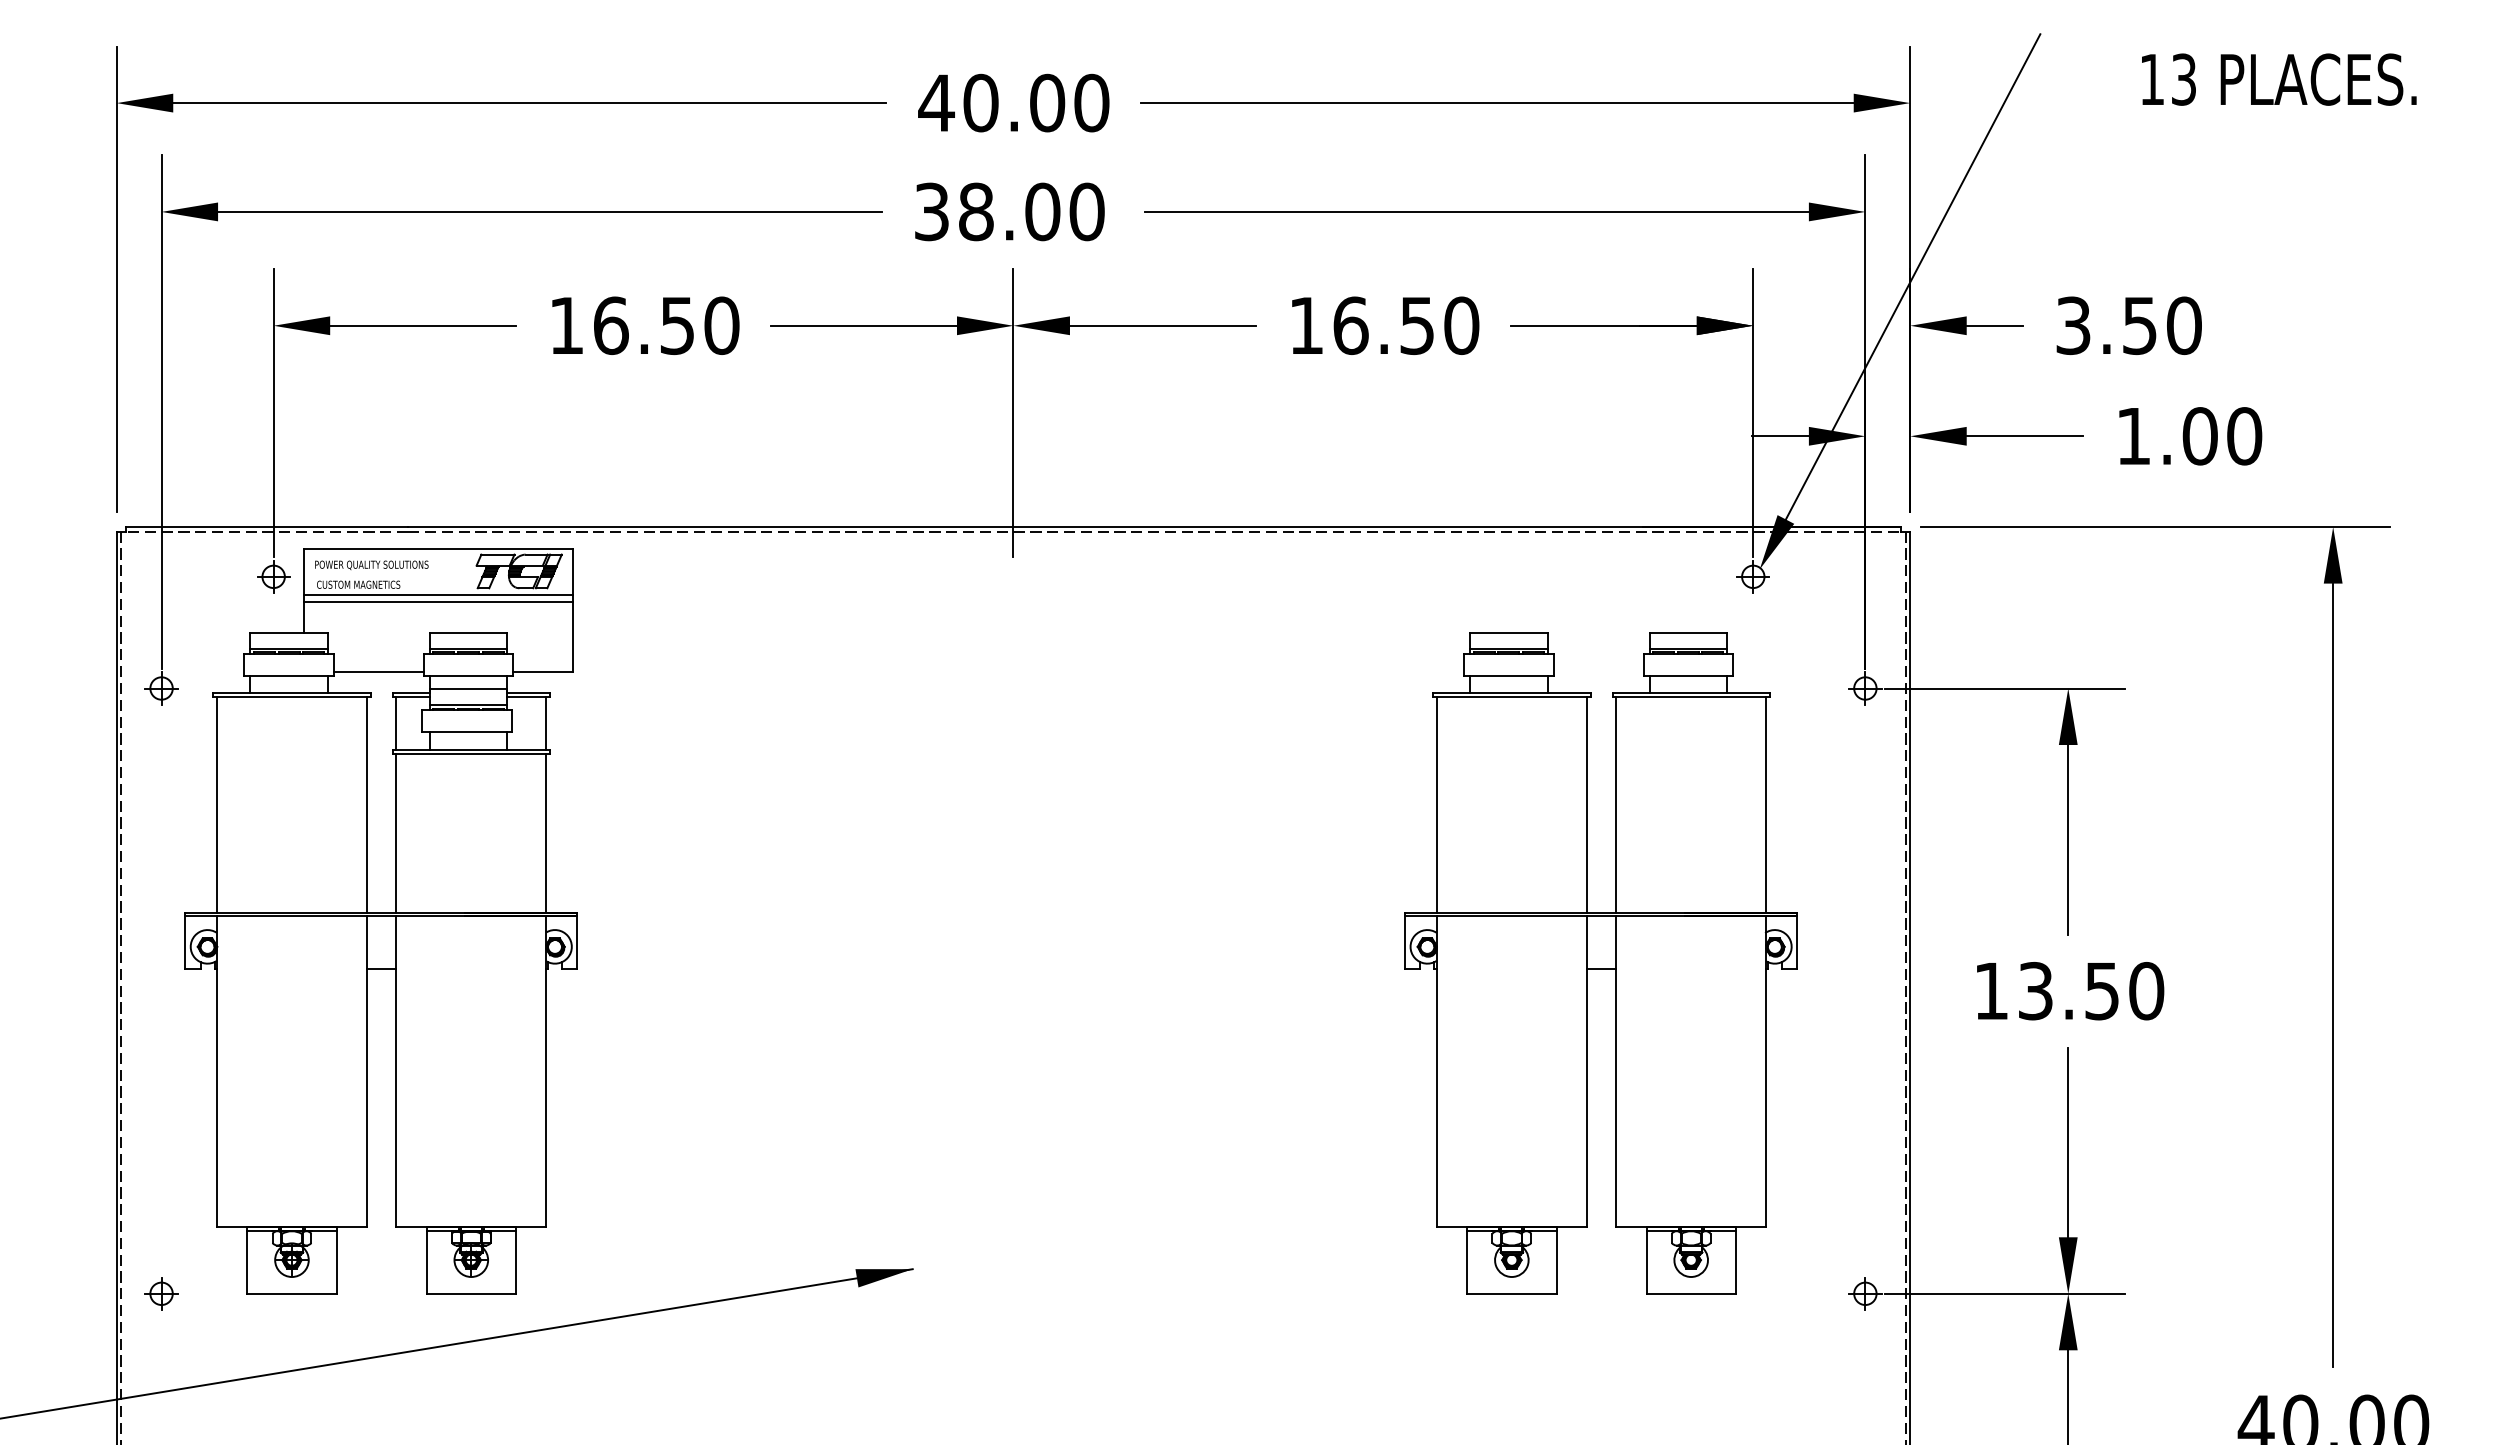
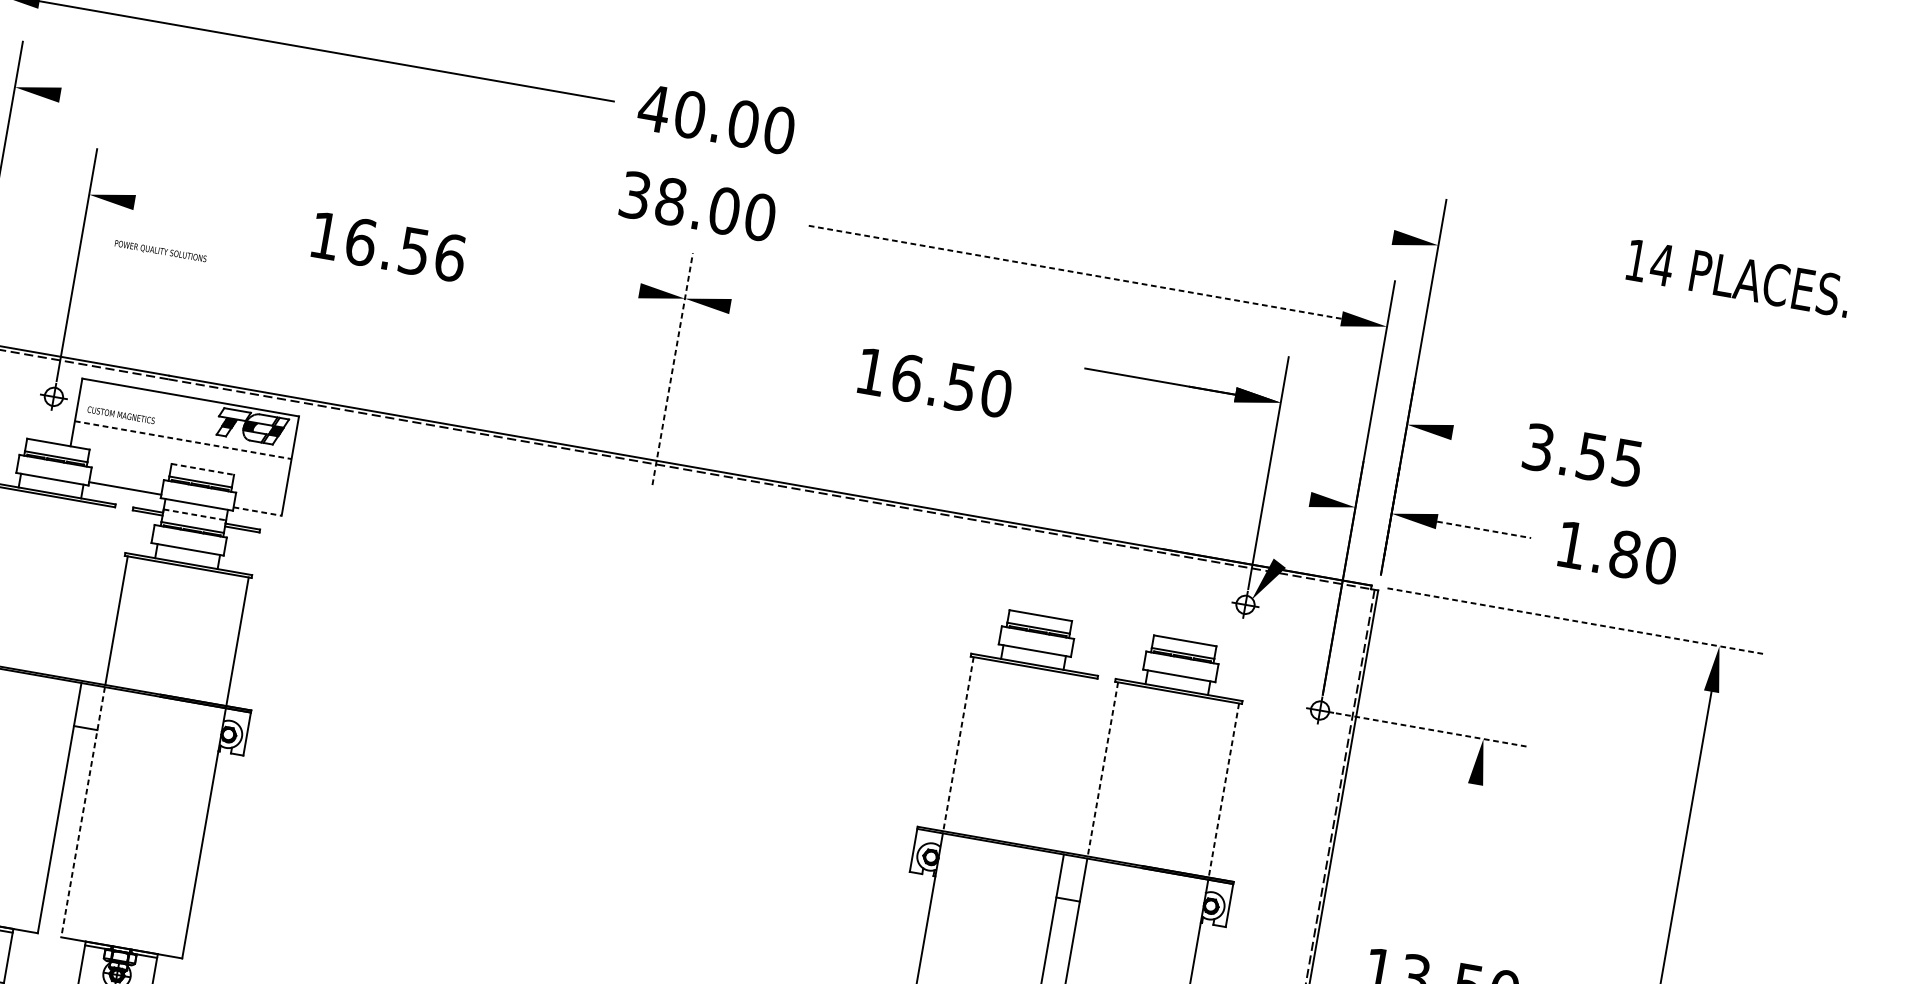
text: (2183, 79) -> (1661, 264), 13 -> 14
line: (1496, 103) -> (1105, 187), removed
line: (549, 211) -> (327, 141), removed
line: (1477, 211) -> (1074, 271), solid -> dashed
line: (1912, 276) -> (1415, 385), removed
line: (423, 325) -> (209, 215), removed
text: (721, 325) -> (449, 257), 16.50 -> 16.56
line: (863, 325) -> (564, 277), removed
line: (1162, 325) -> (805, 319), removed
text: (1385, 325) -> (935, 382), moved
line: (1994, 325) -> (1475, 436), removed
text: (2184, 325) -> (1628, 463), 3.50 -> 3.55
line: (1013, 413) -> (672, 369), solid -> dashed
line: (1780, 436) -> (1287, 495), removed
line: (2025, 436) -> (1484, 530), solid -> dashed
text: (2199, 436) -> (1624, 554), 1.00 -> 1.80
line: (2155, 527) -> (1576, 621), solid -> dashed
text: (371, 565) -> (160, 251), moved
line: (438, 594) -> (184, 434), removed
line: (438, 601) -> (183, 439), solid -> dashed
line: (468, 632) -> (203, 469), solid -> dashed
line: (543, 672) -> (257, 511), solid -> dashed
line: (2004, 688) -> (1432, 730), solid -> dashed
line: (468, 689) -> (194, 514), solid -> dashed
line: (396, 723) -> (132, 532), removed
line: (546, 723) -> (253, 553), removed
line: (367, 805) -> (97, 594), removed
line: (1436, 805) -> (958, 744), solid -> dashed
line: (1586, 805) -> (1079, 765), removed
line: (1616, 805) -> (1103, 769), solid -> dashed
line: (1766, 805) -> (1223, 790), solid -> dashed
line: (2068, 839) -> (1462, 860), removed
line: (396, 1071) -> (83, 812), solid -> dashed

